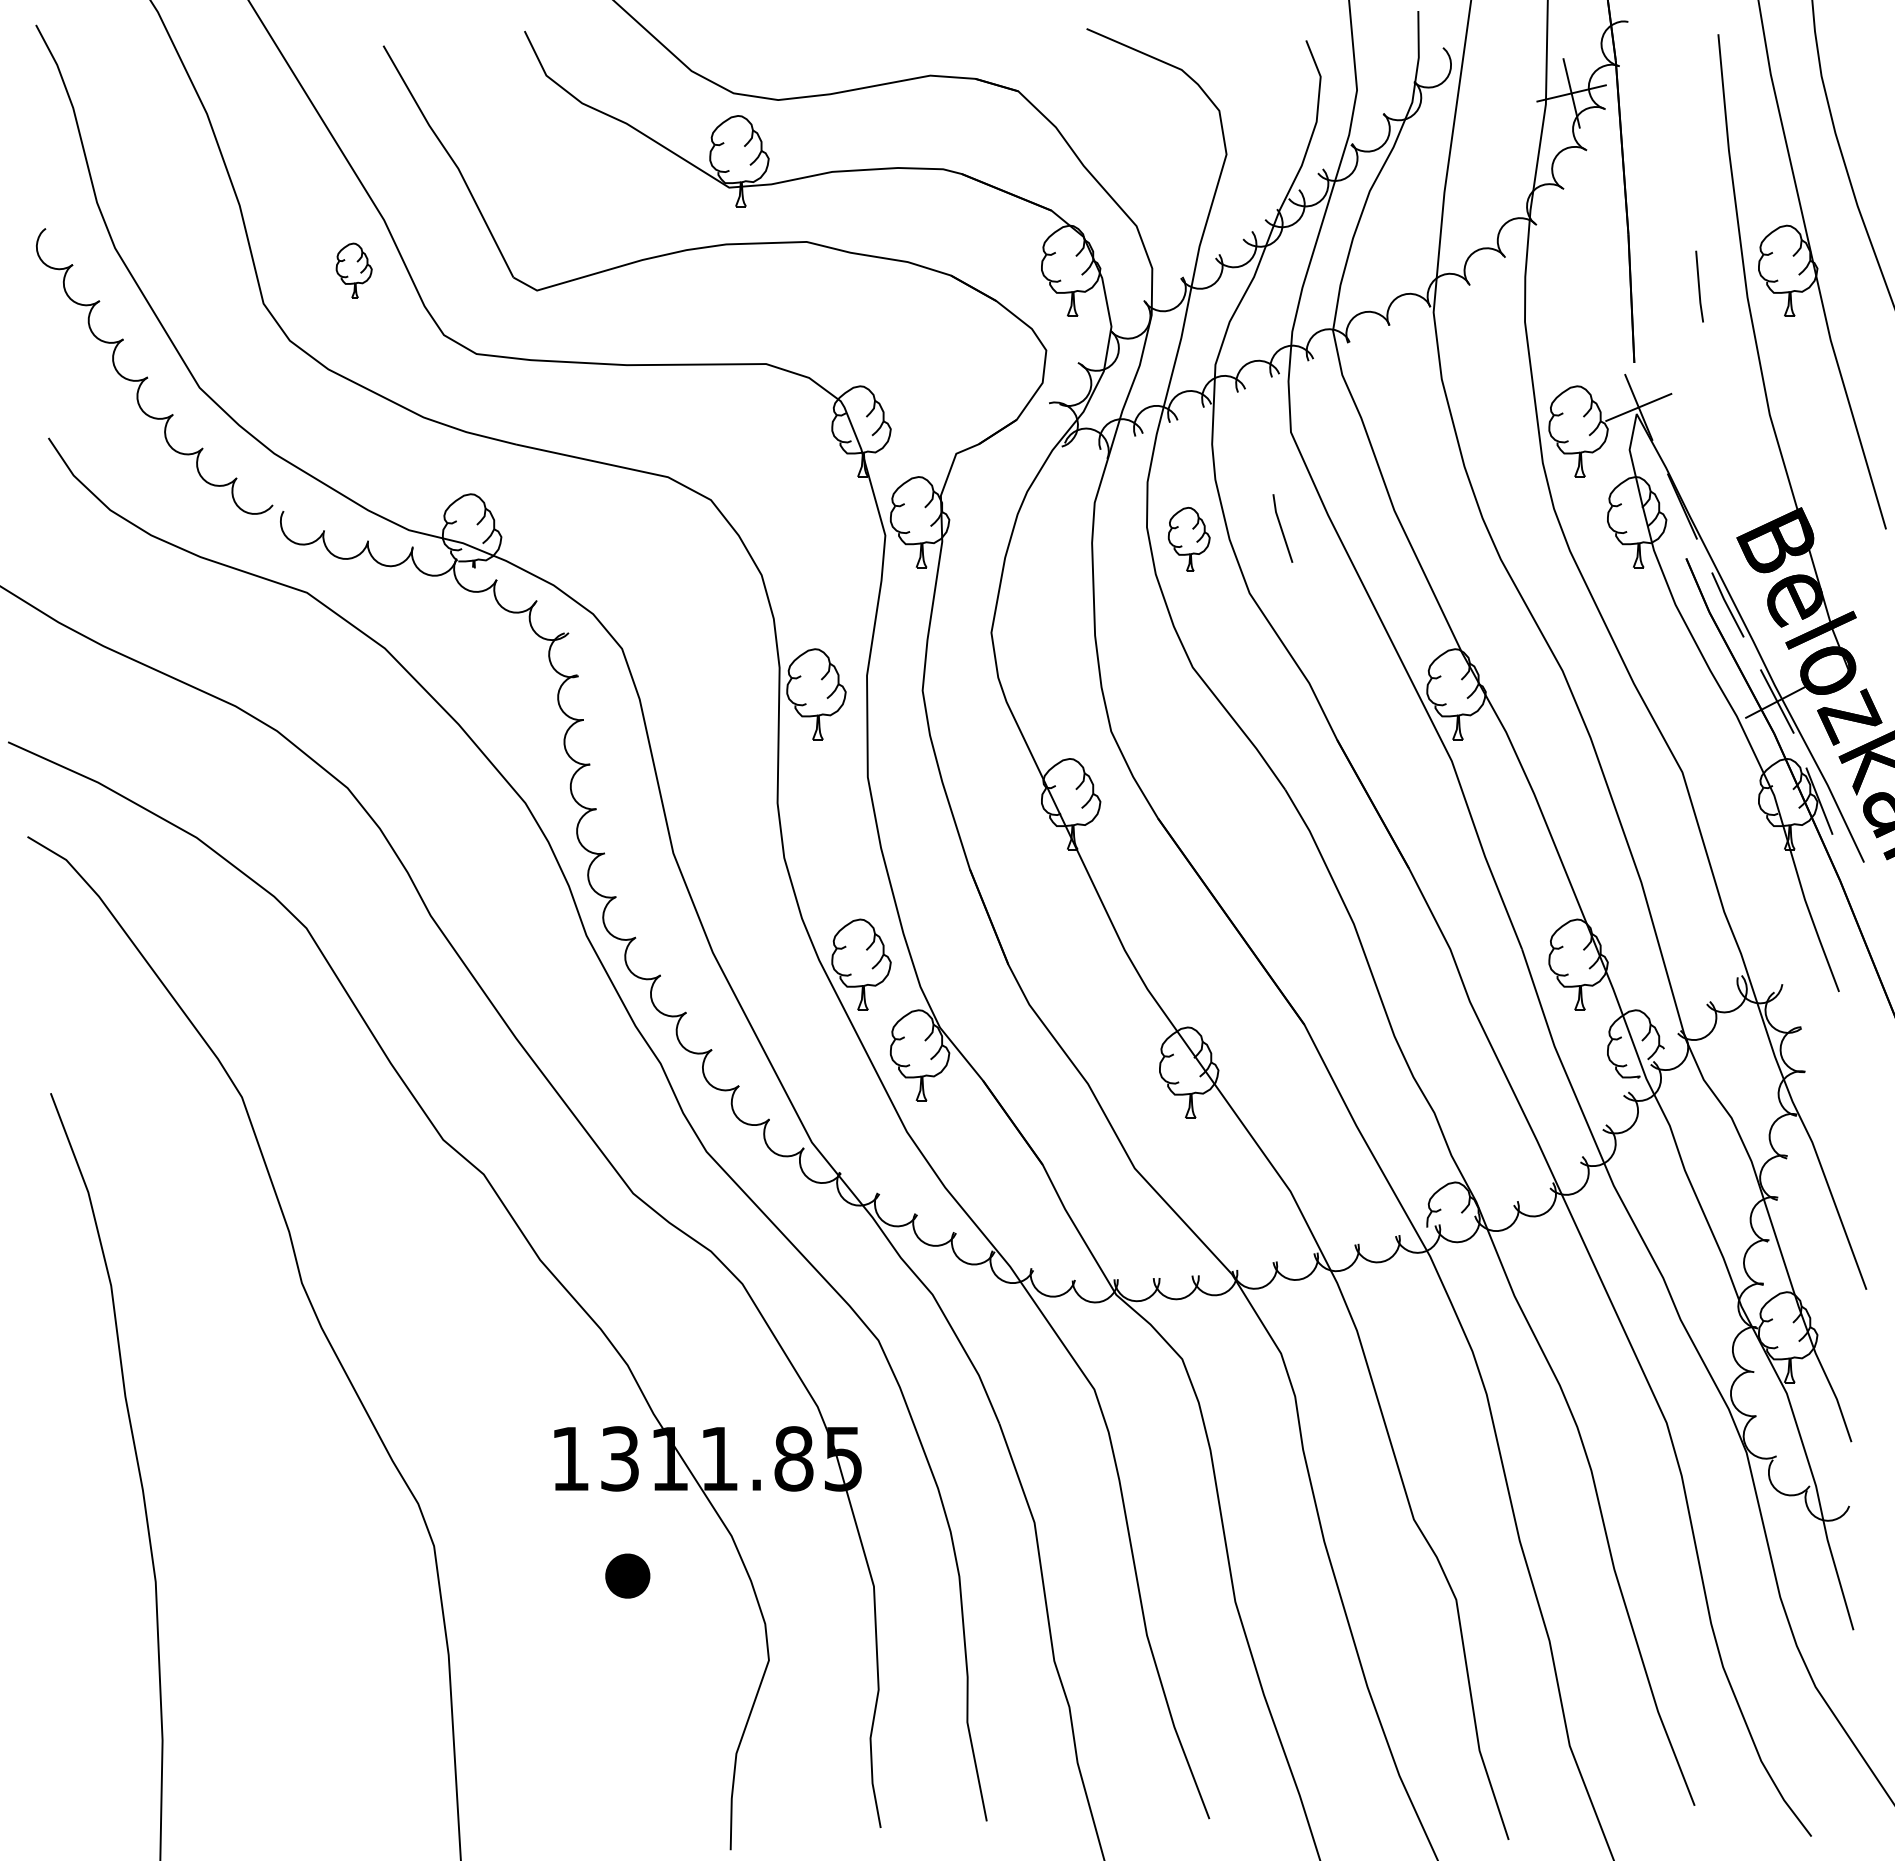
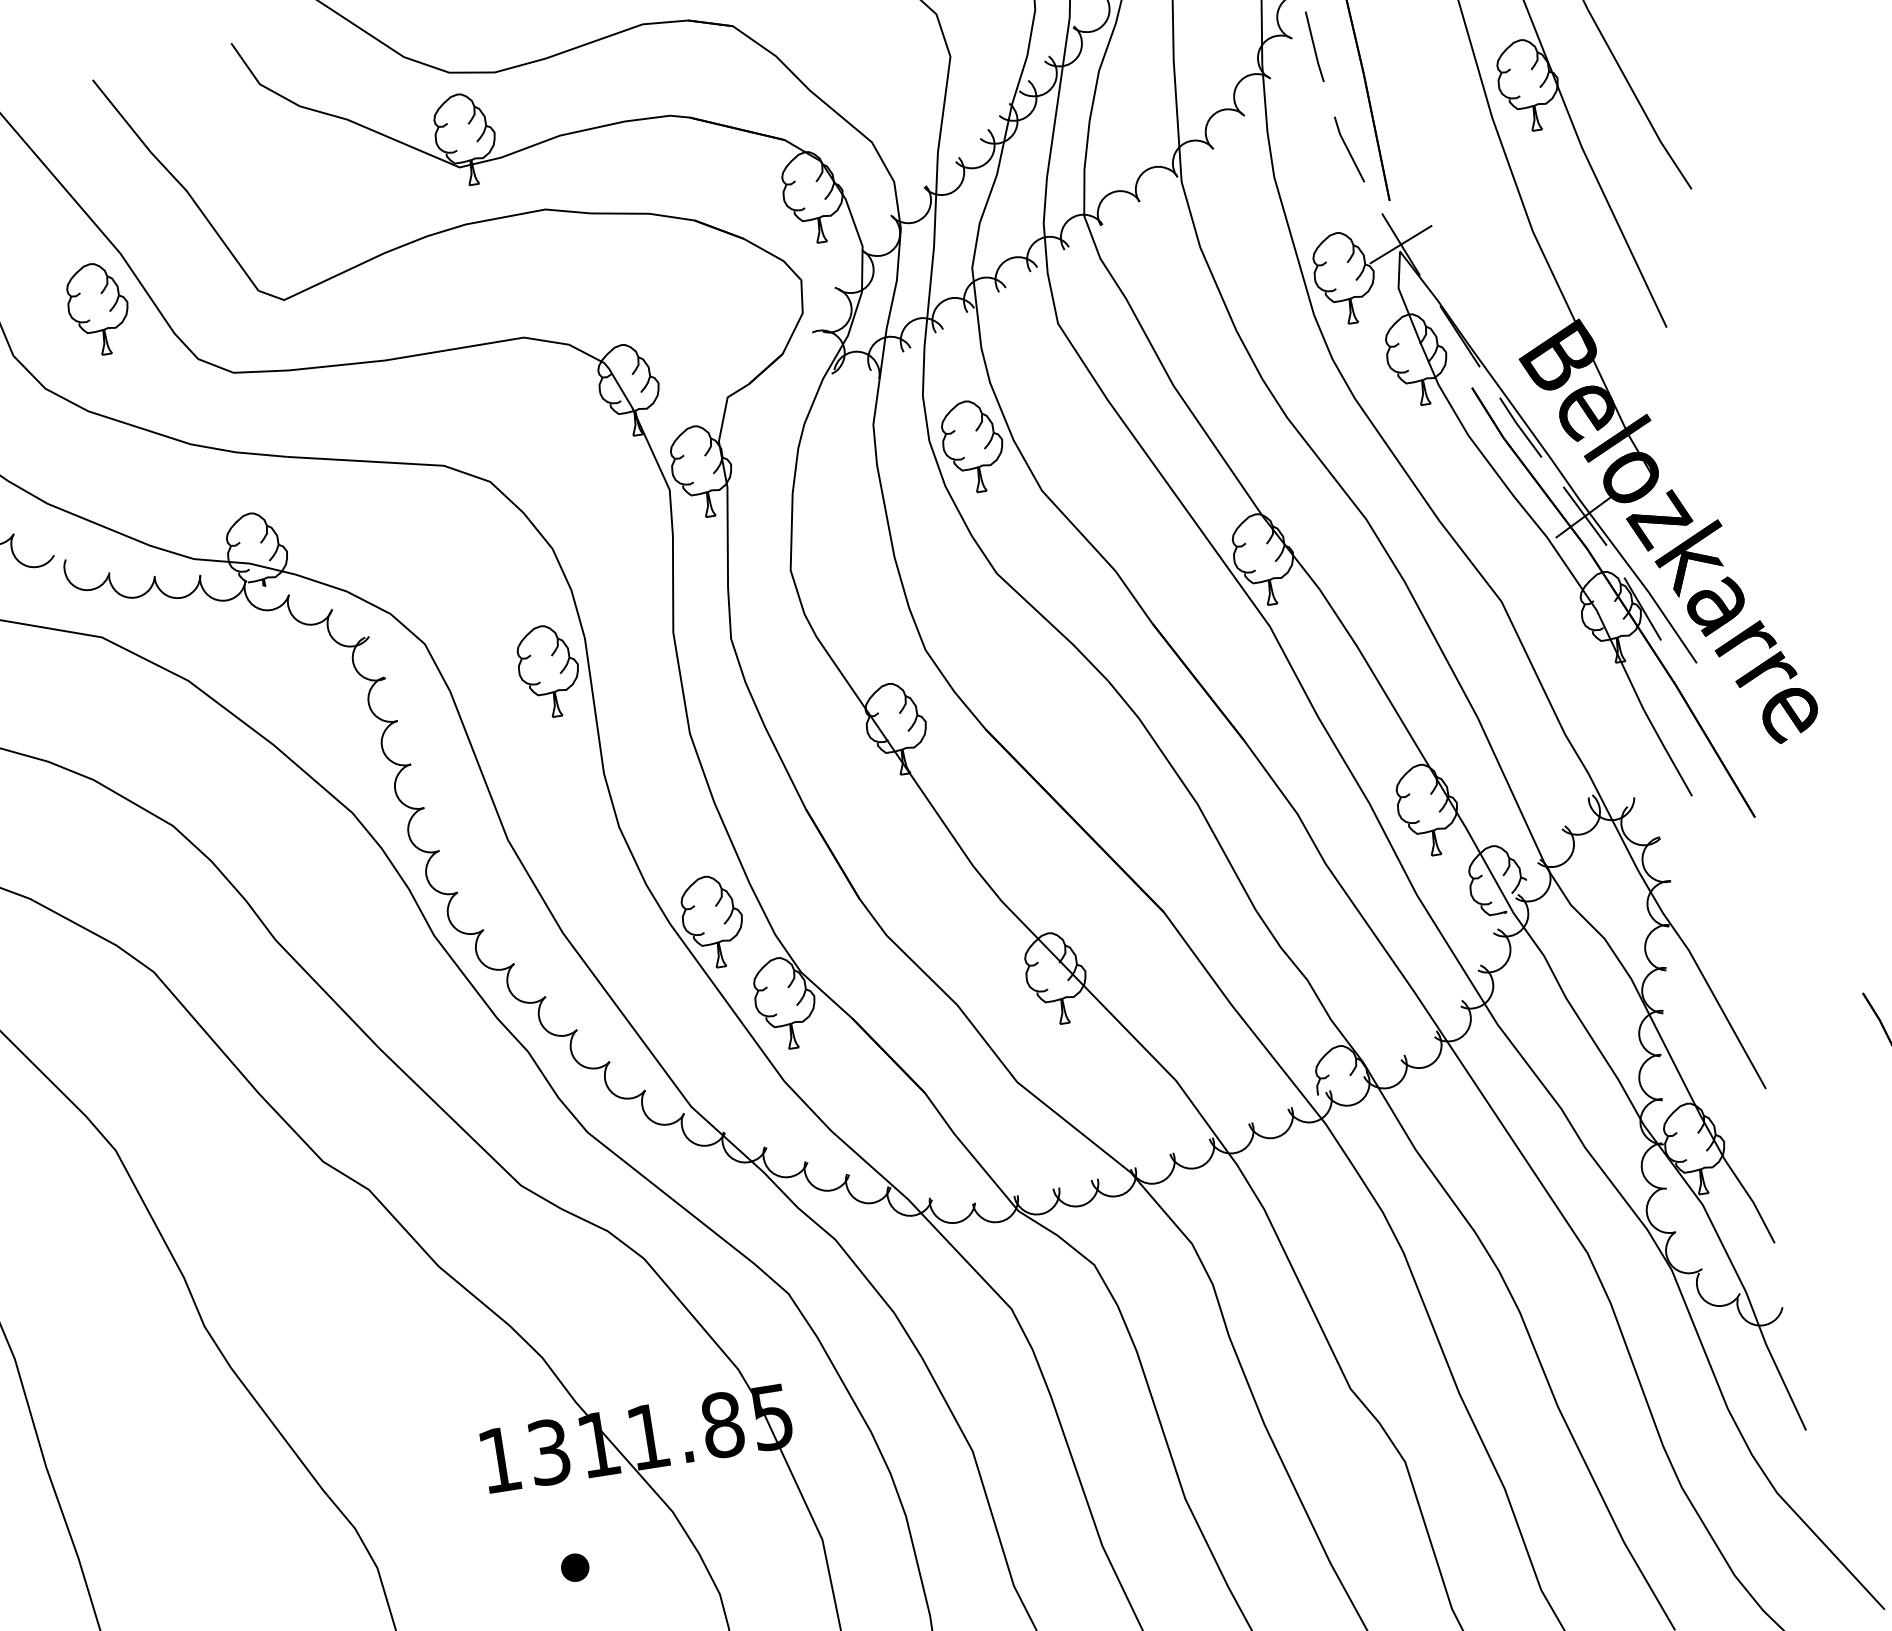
part: (354, 270) -> (98, 308), size x1.67
line: (1699, 286) -> (1314, 46), moved
line: (1282, 528) -> (1349, 149), moved
part: (1189, 539) -> (973, 446), size x1.43
part: (816, 694) -> (549, 671), moved
part: (627, 1575) -> (574, 1567), size x0.62

